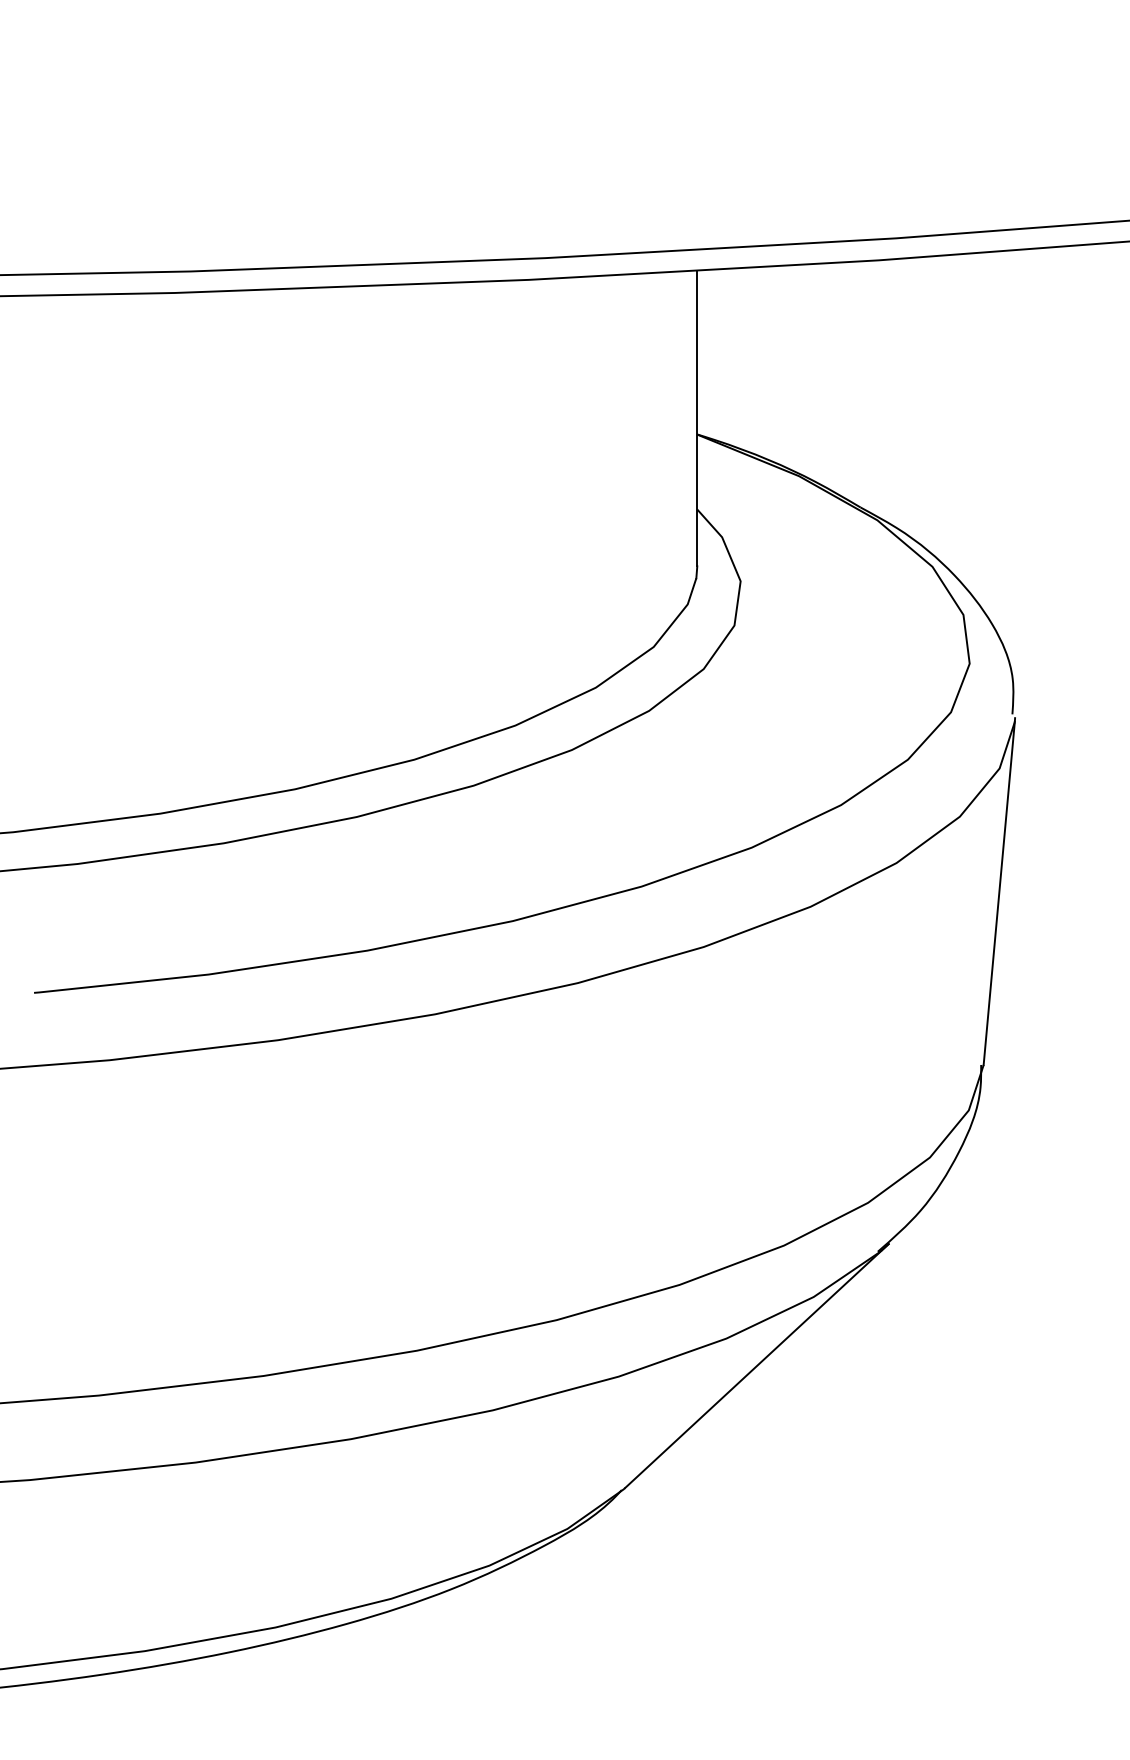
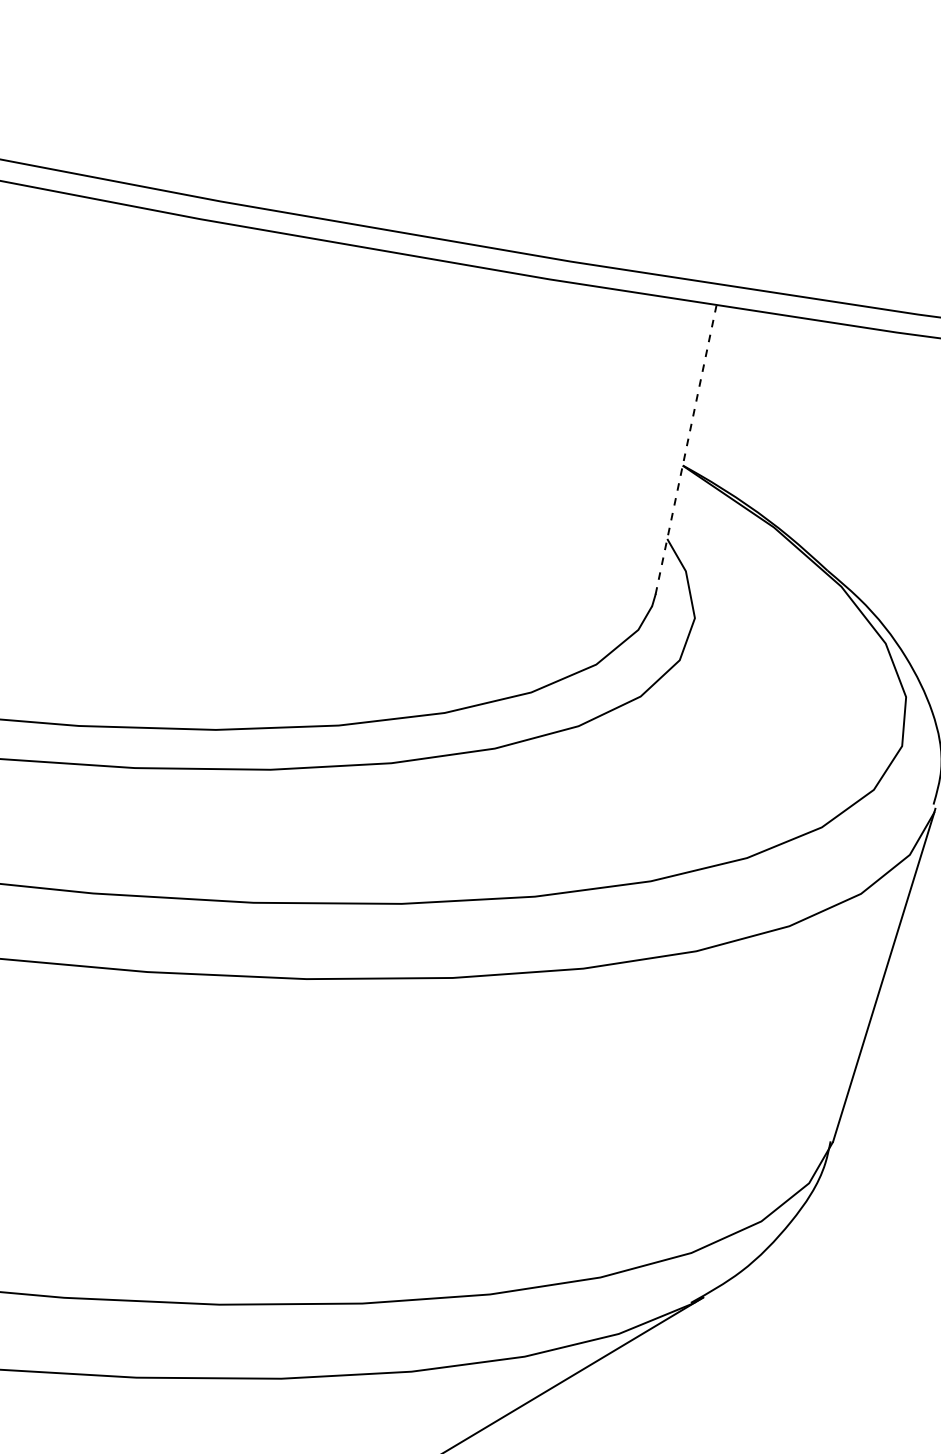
line: (697, 418) -> (686, 449), solid -> dashed

